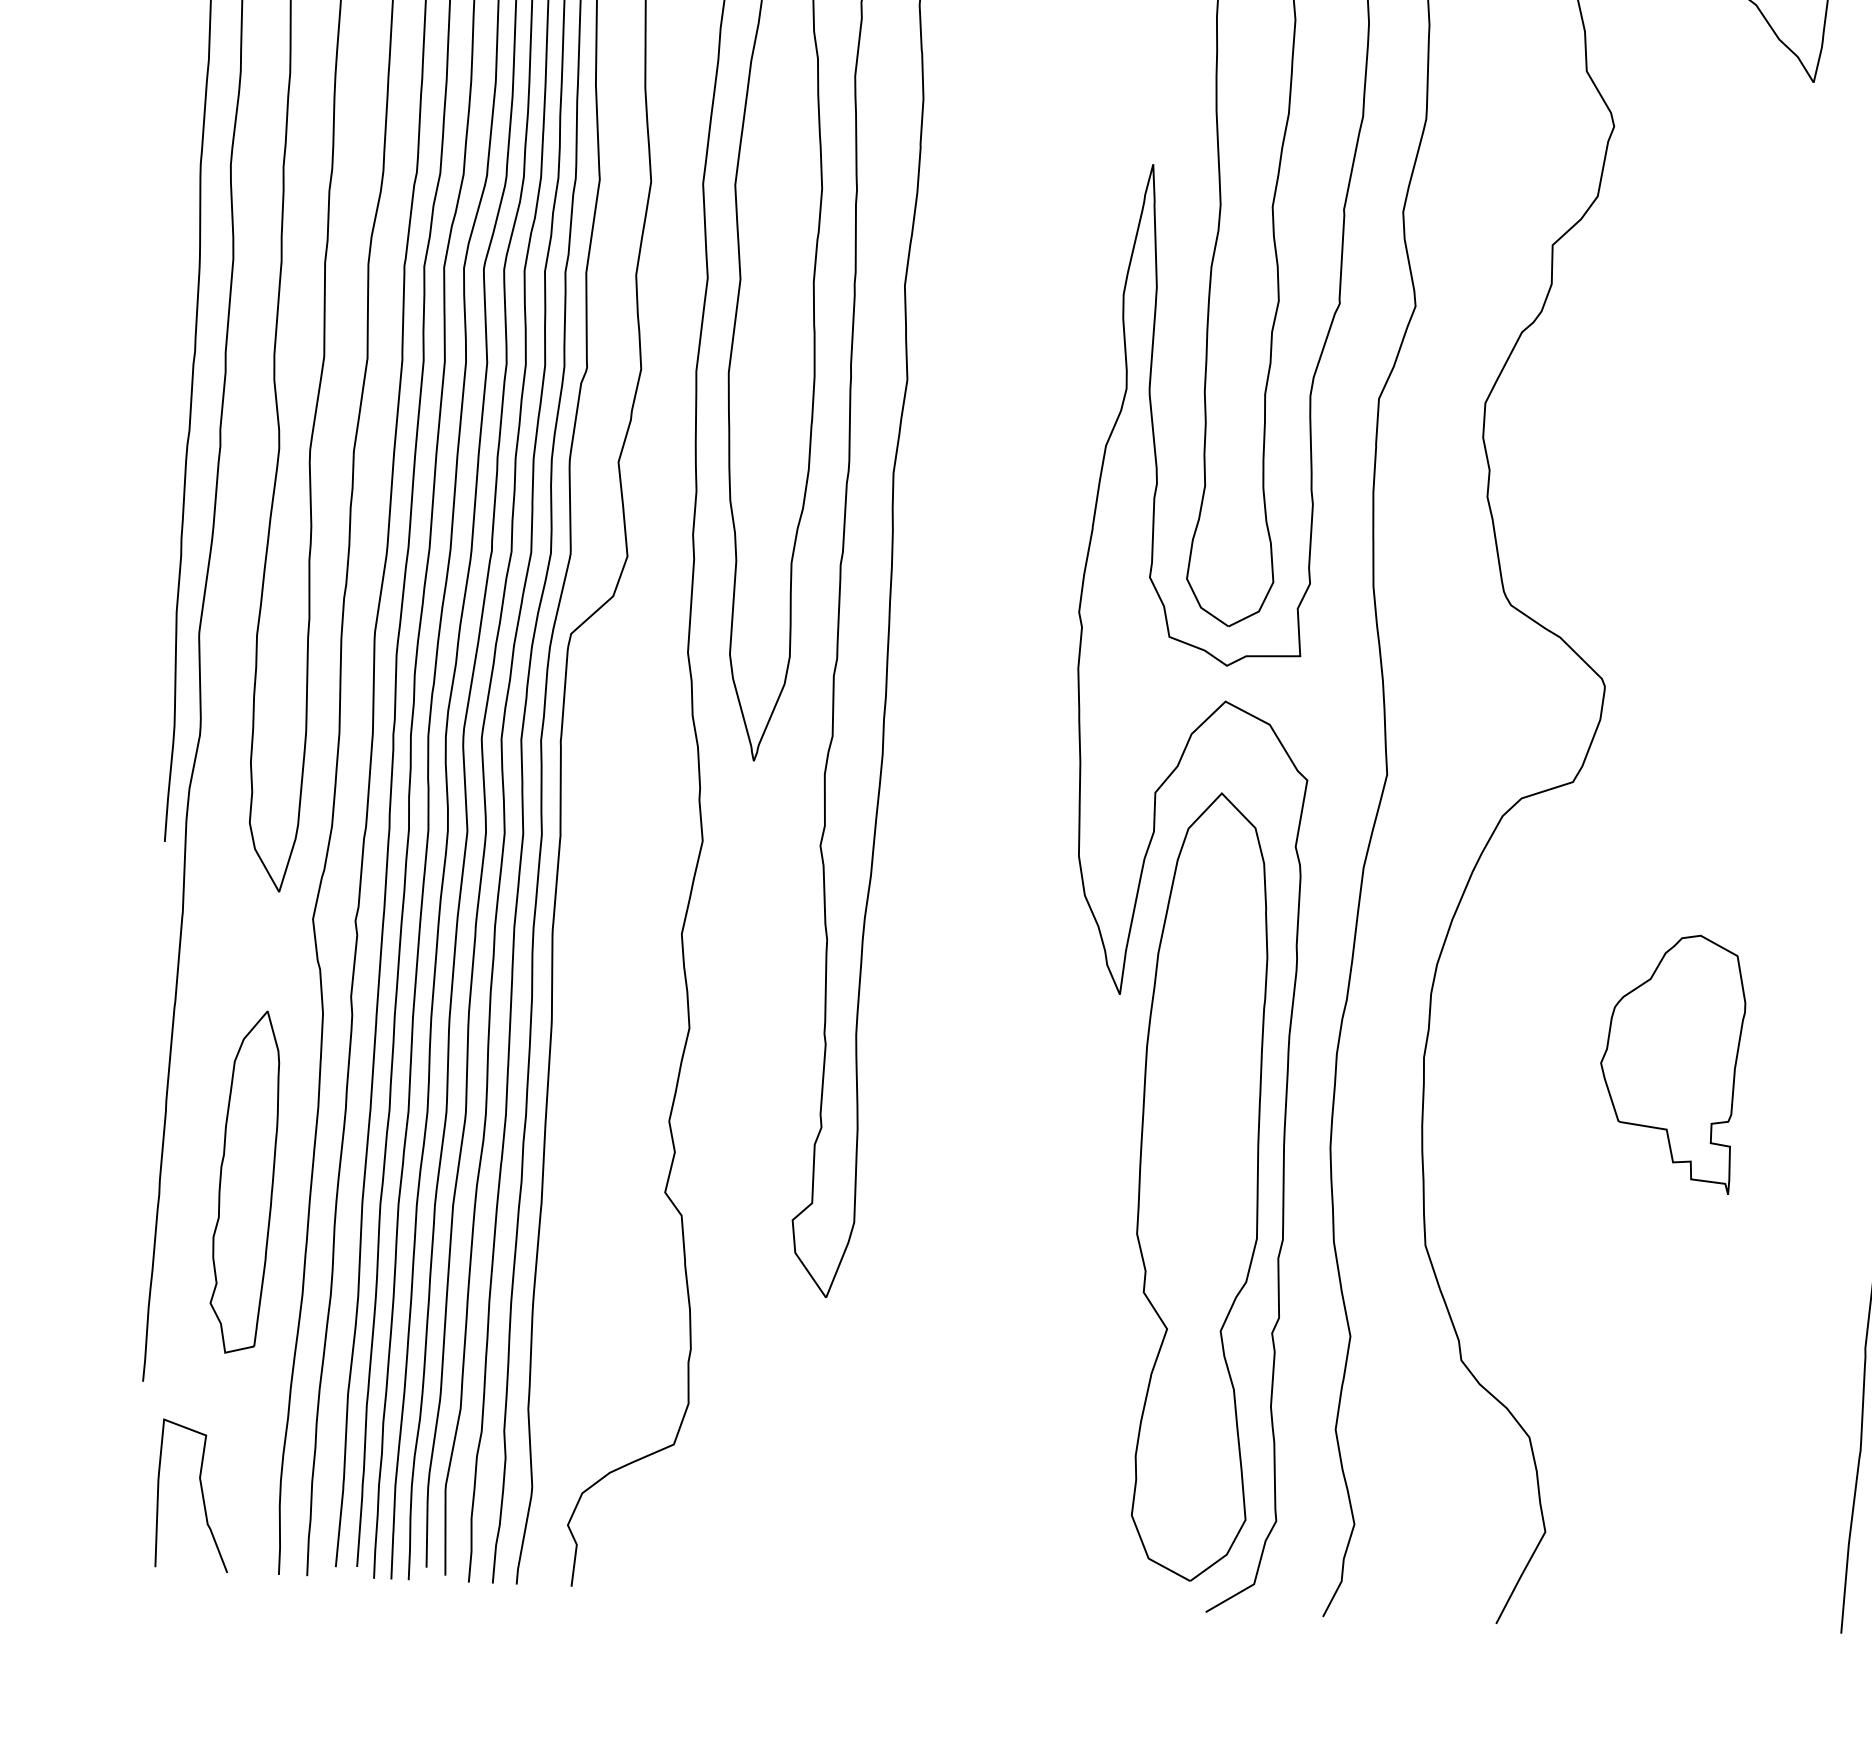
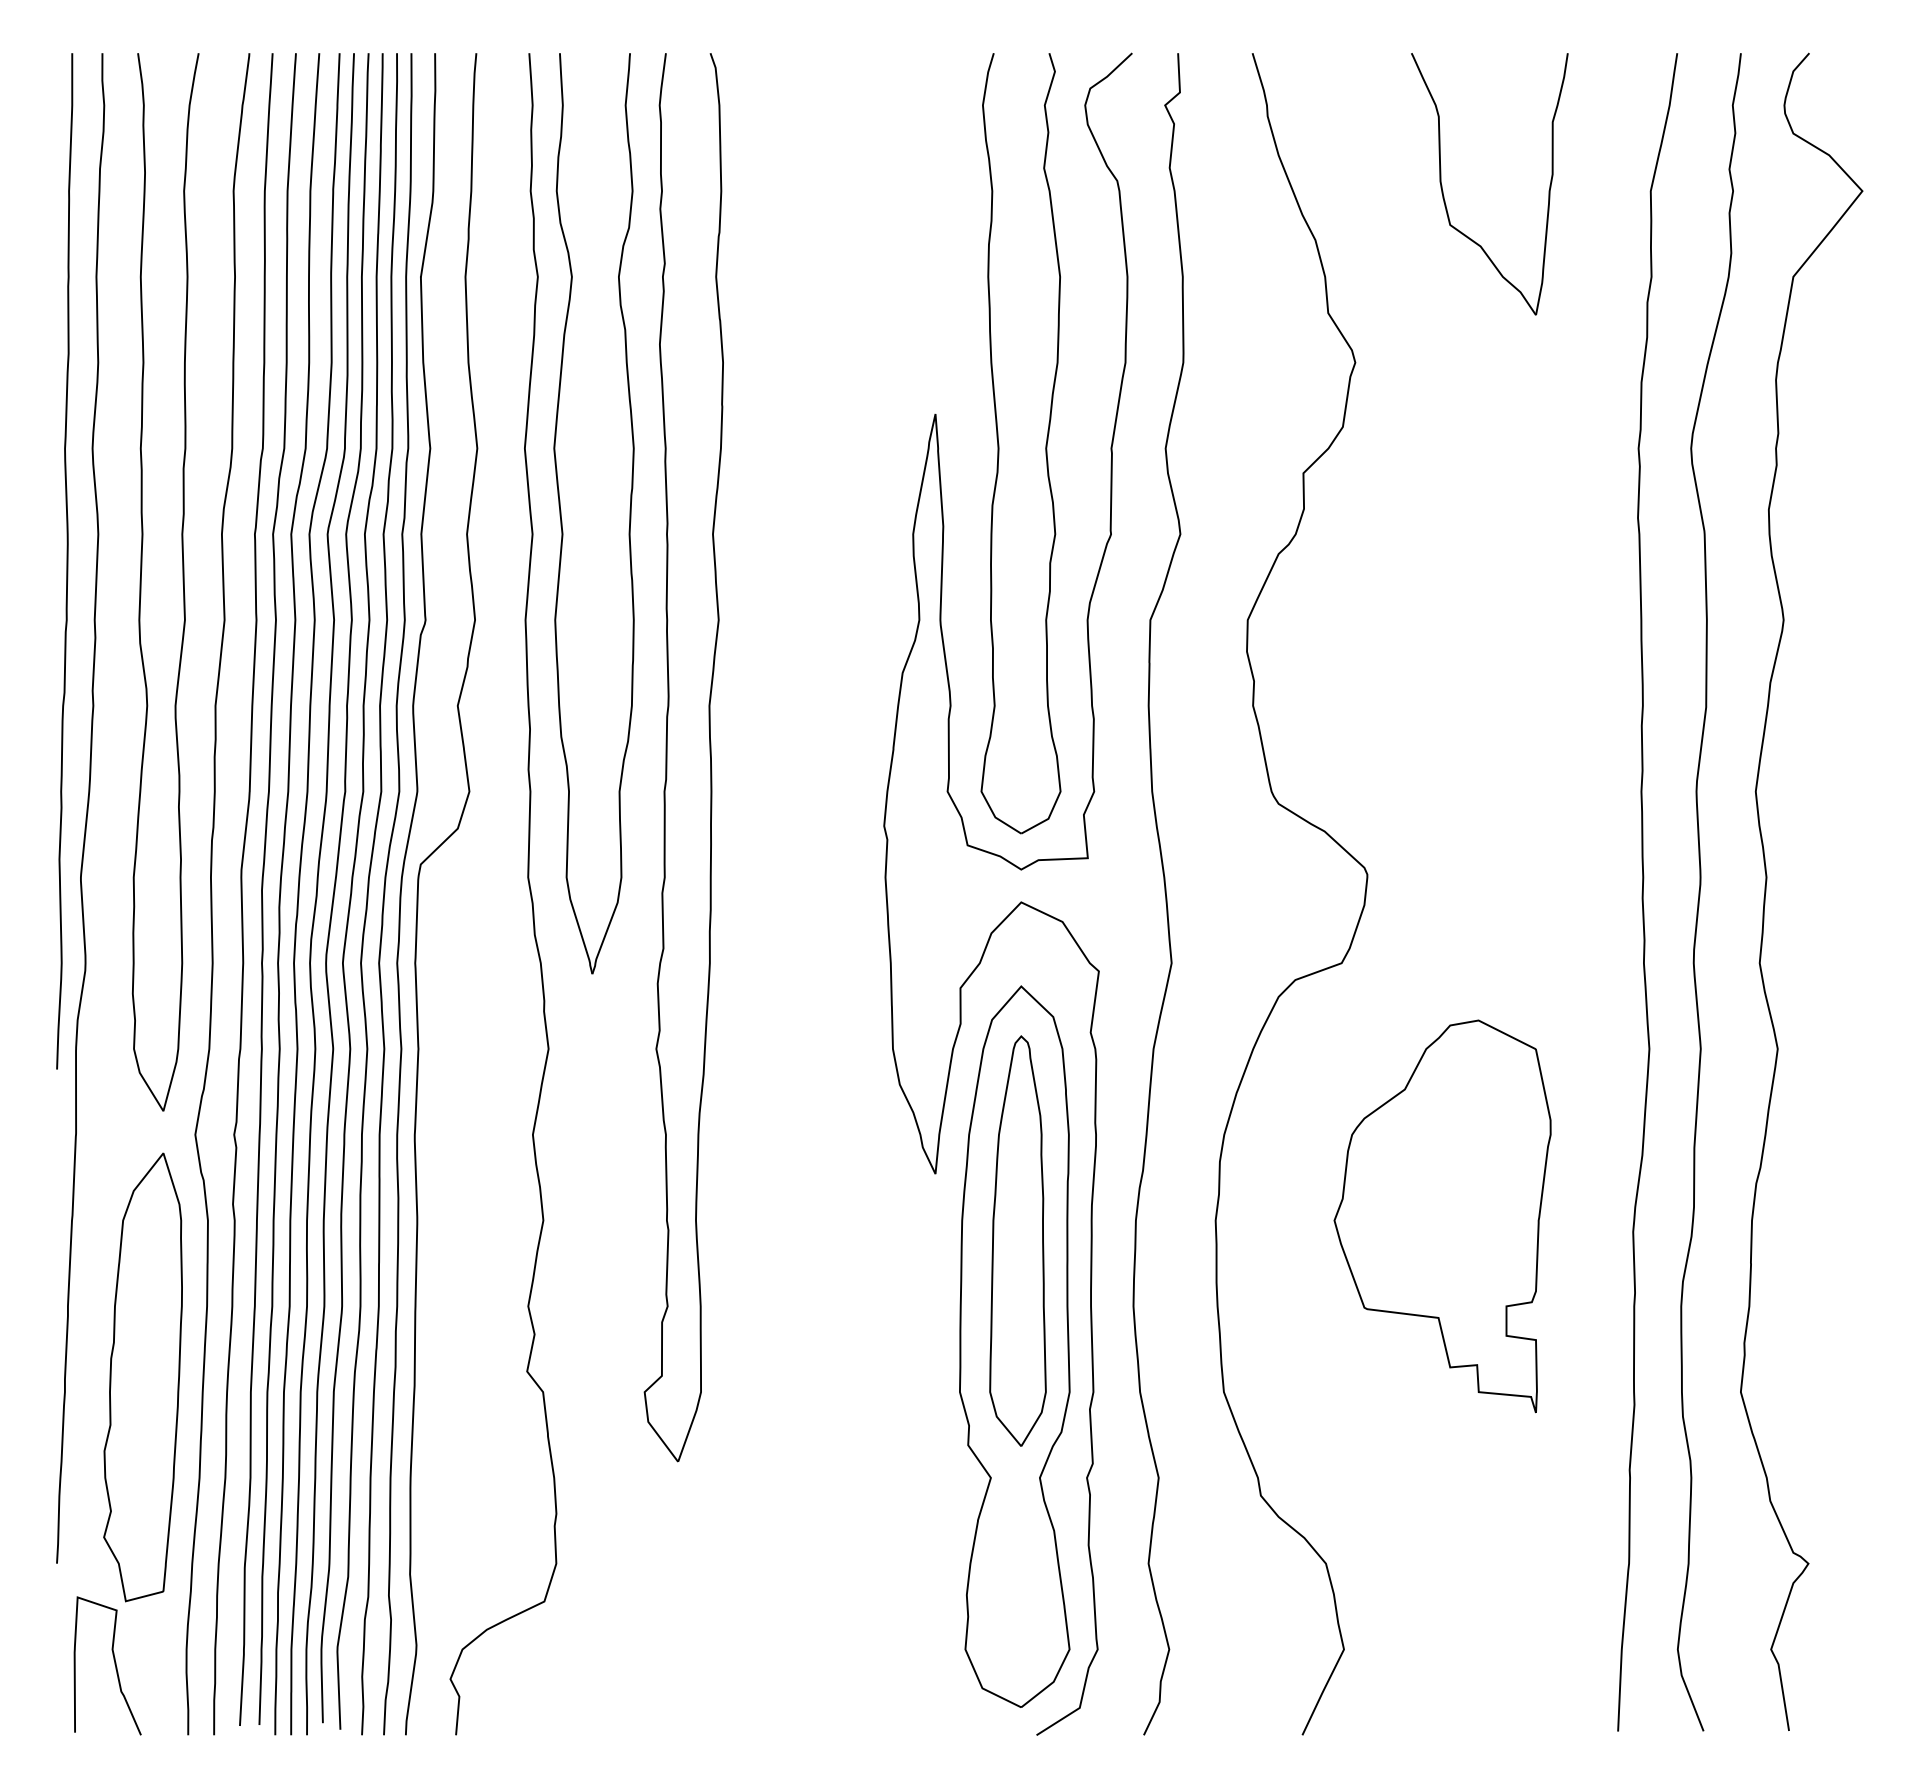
part: (1671, 1063) -> (1442, 1216), size x1.67
part: (1206, 1070) -> (1017, 1240), added
part: (244, 1182) -> (142, 1377), size x1.43

